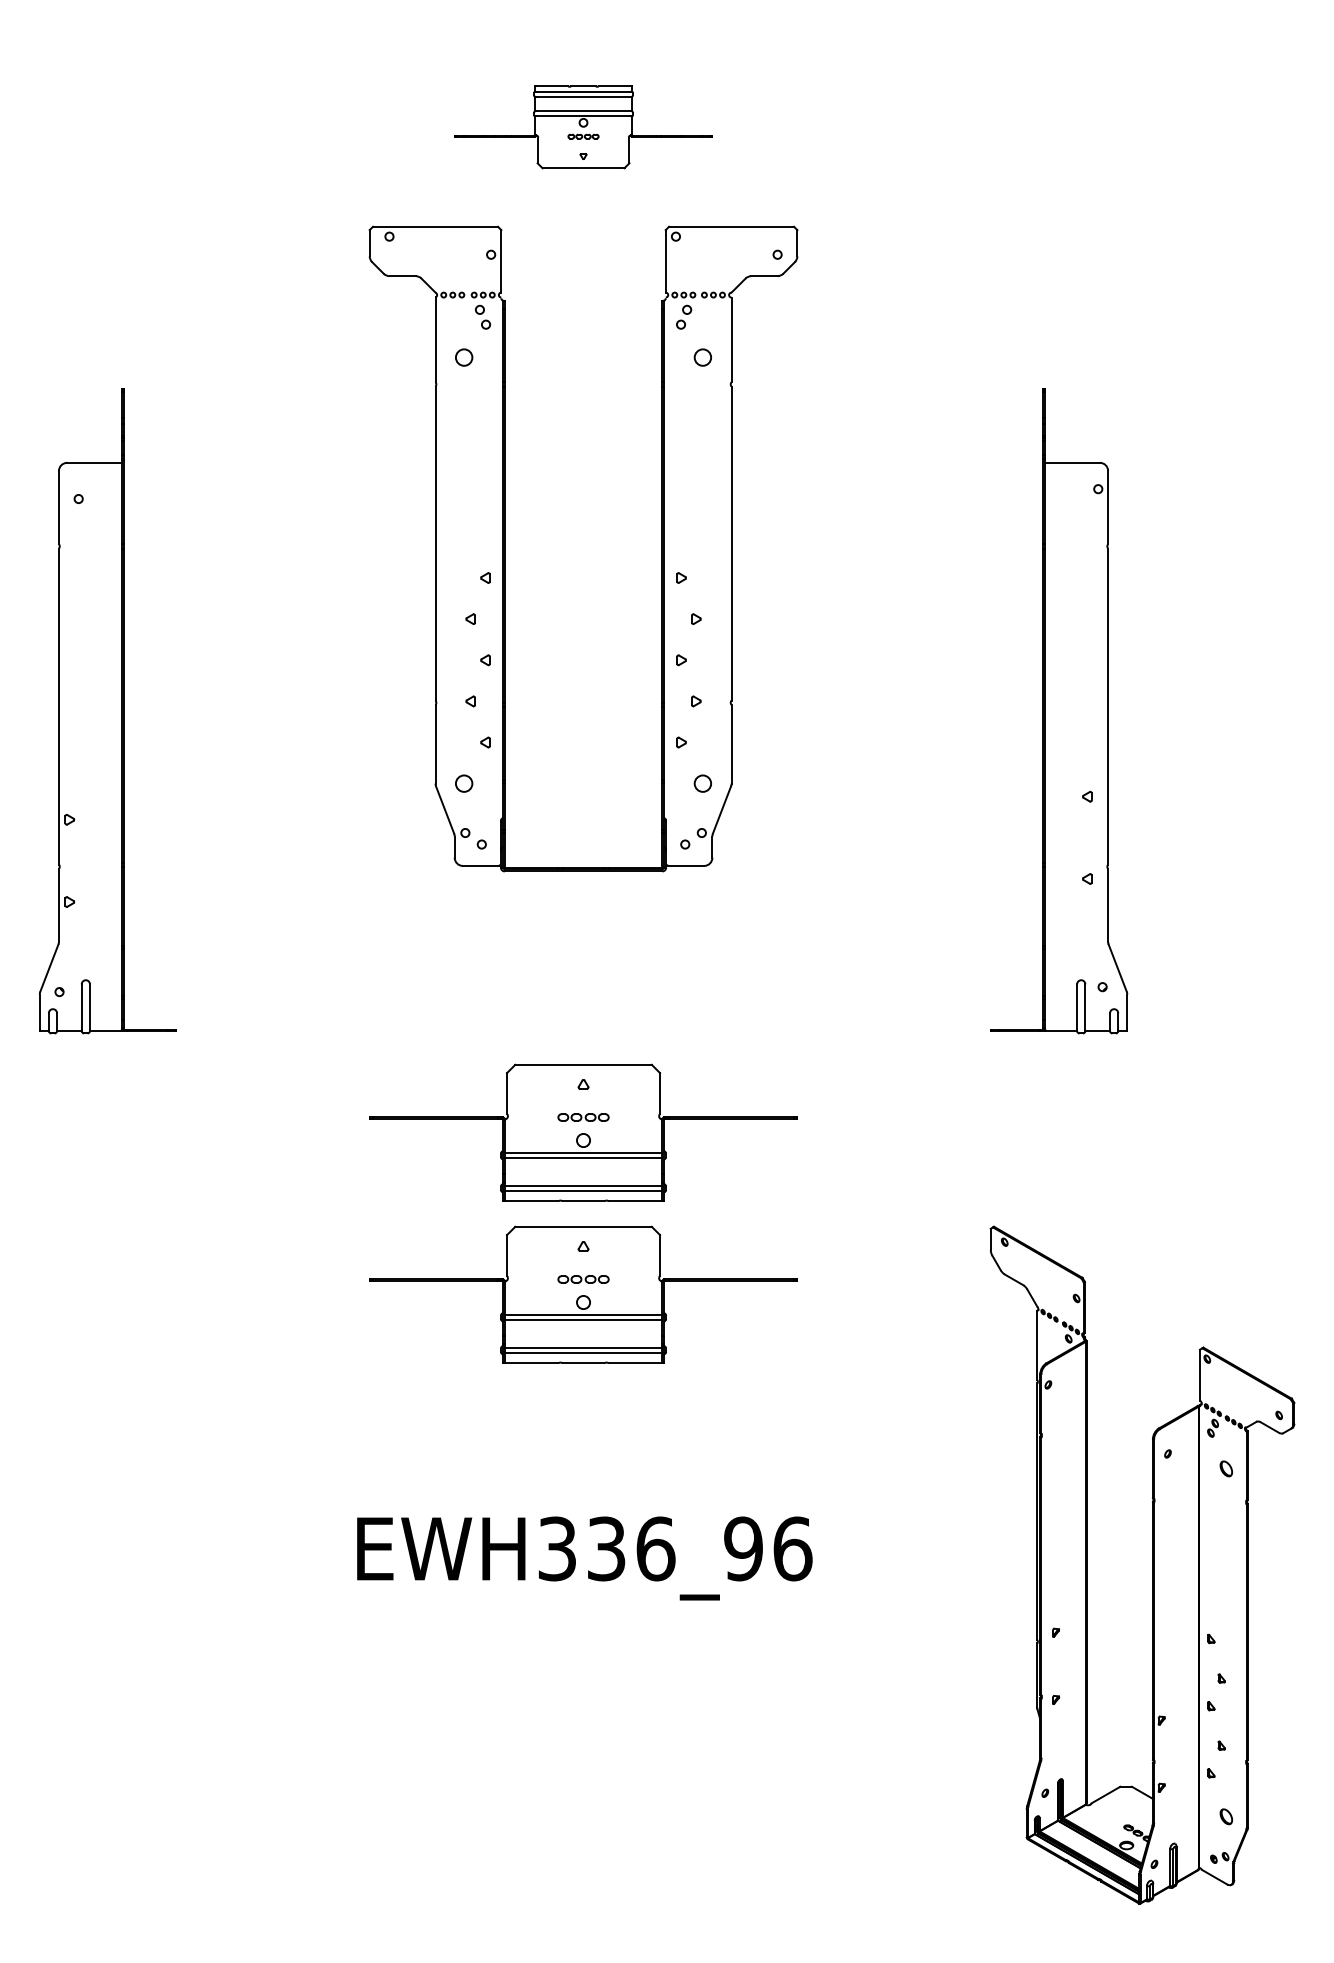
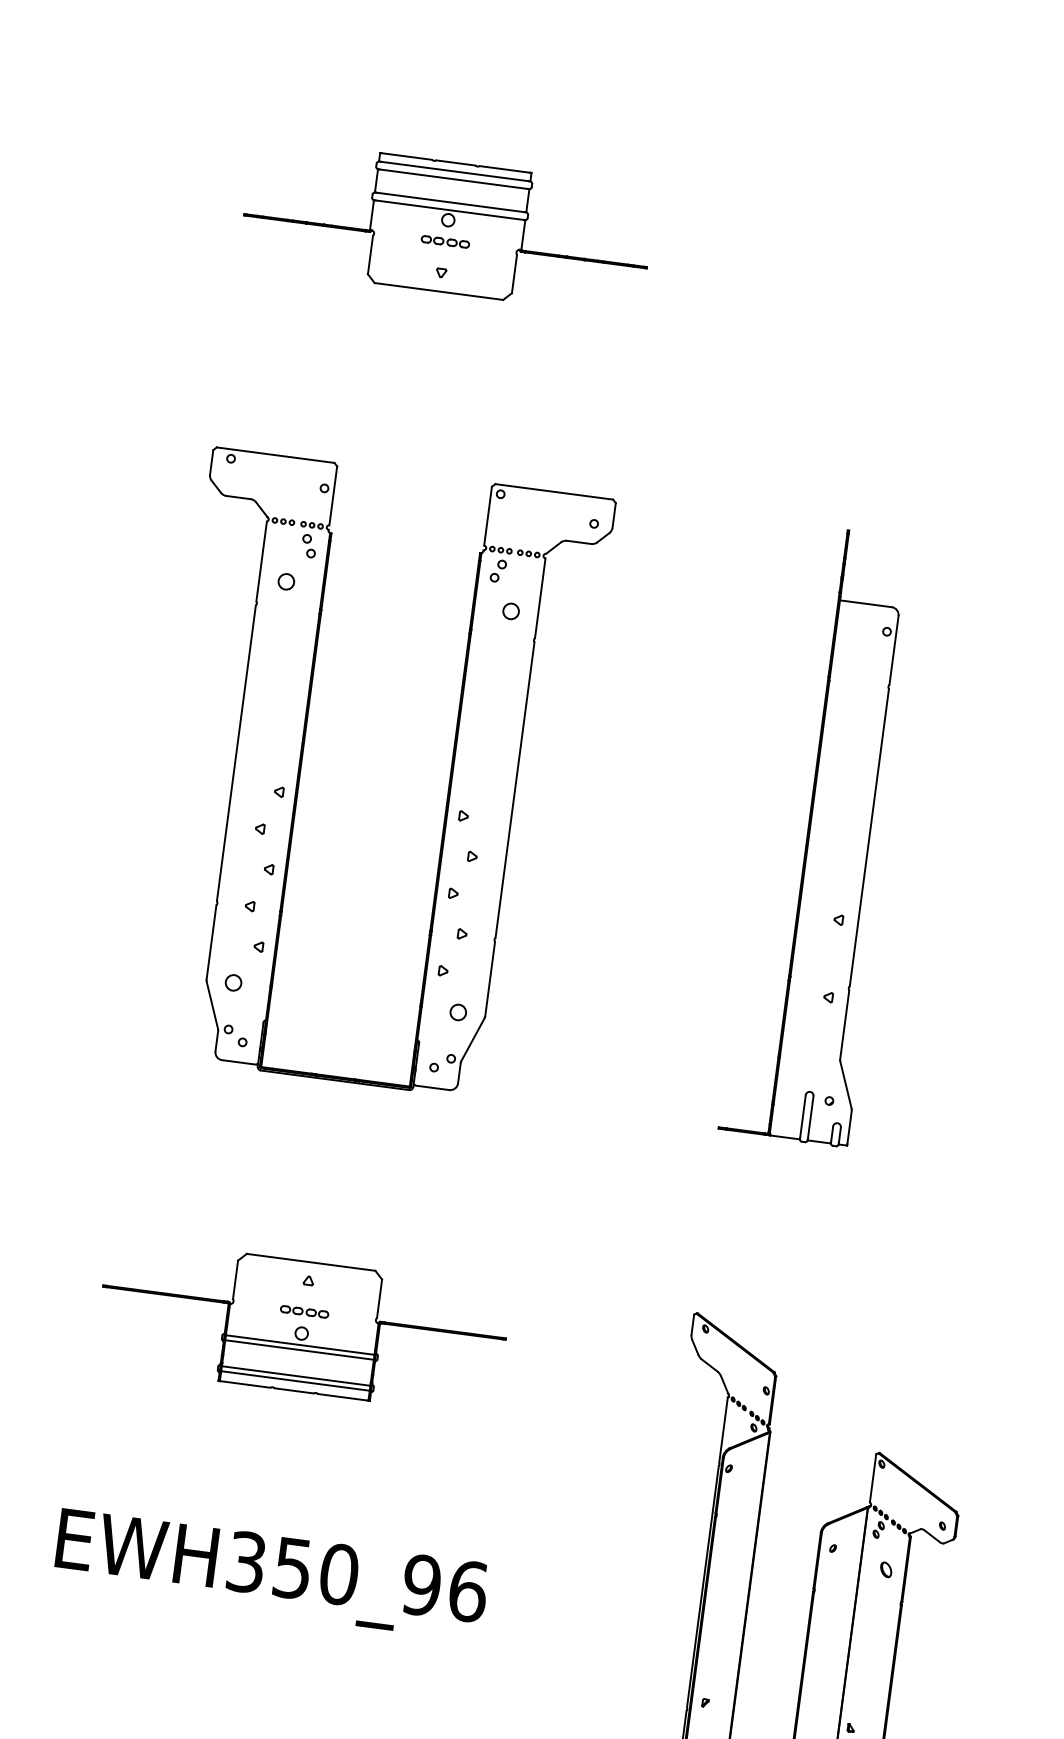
part: (583, 127) -> (447, 227), size x1.67
part: (505, 548) -> (301, 766), moved
part: (583, 1132) -> (322, 1173), removed
text: (631, 1548) -> (316, 1571), EWH336_96 -> EWH350_96

